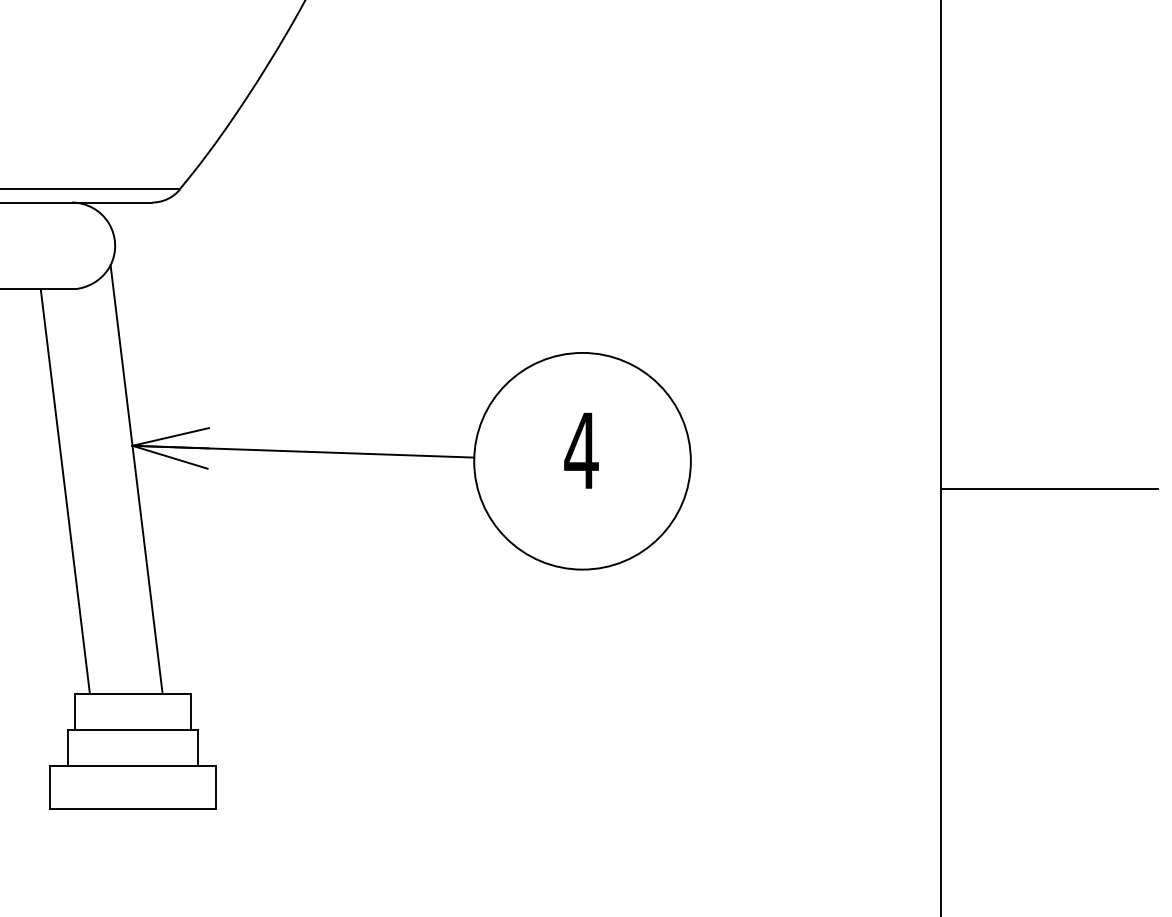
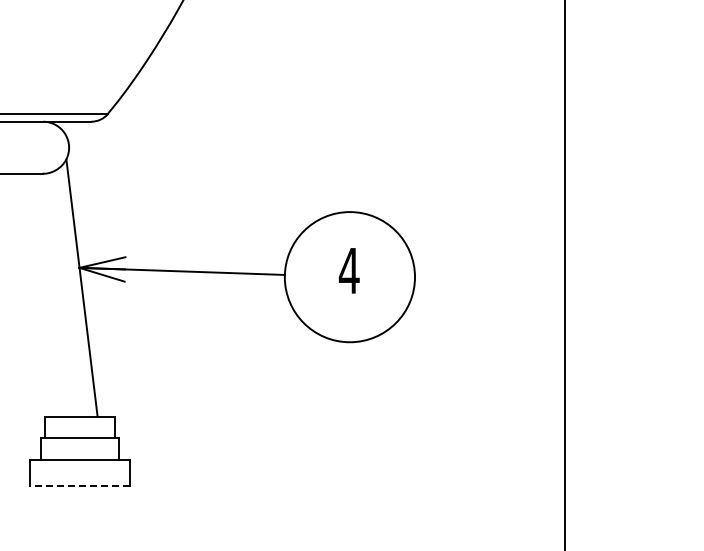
line: (1049, 488) -> (630, 293), removed
line: (64, 490) -> (38, 294), removed
line: (132, 809) -> (79, 486), solid -> dashed

